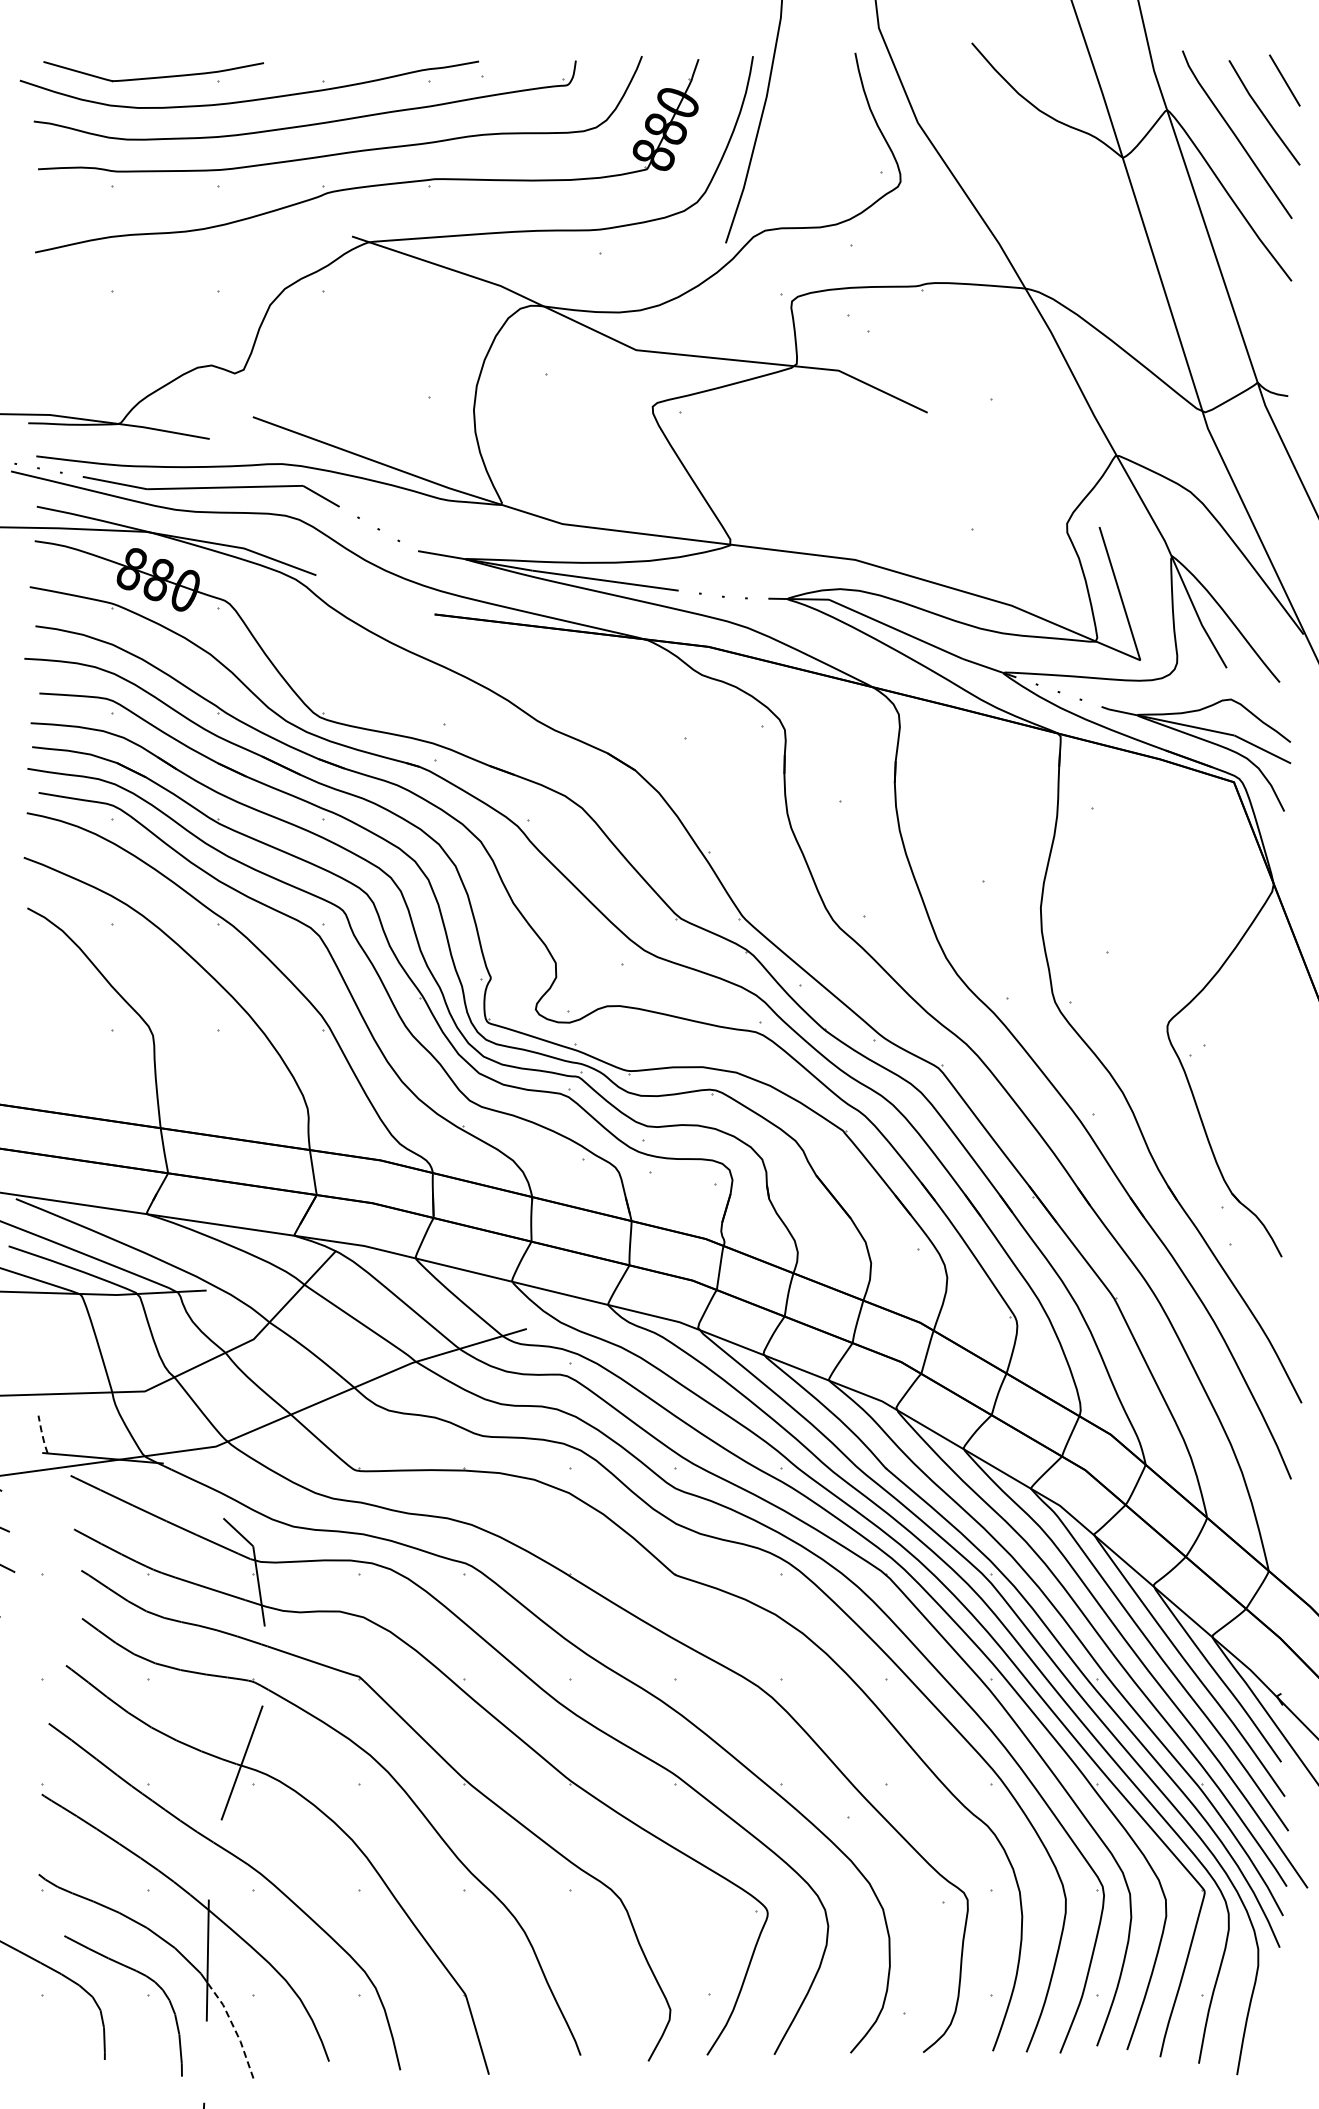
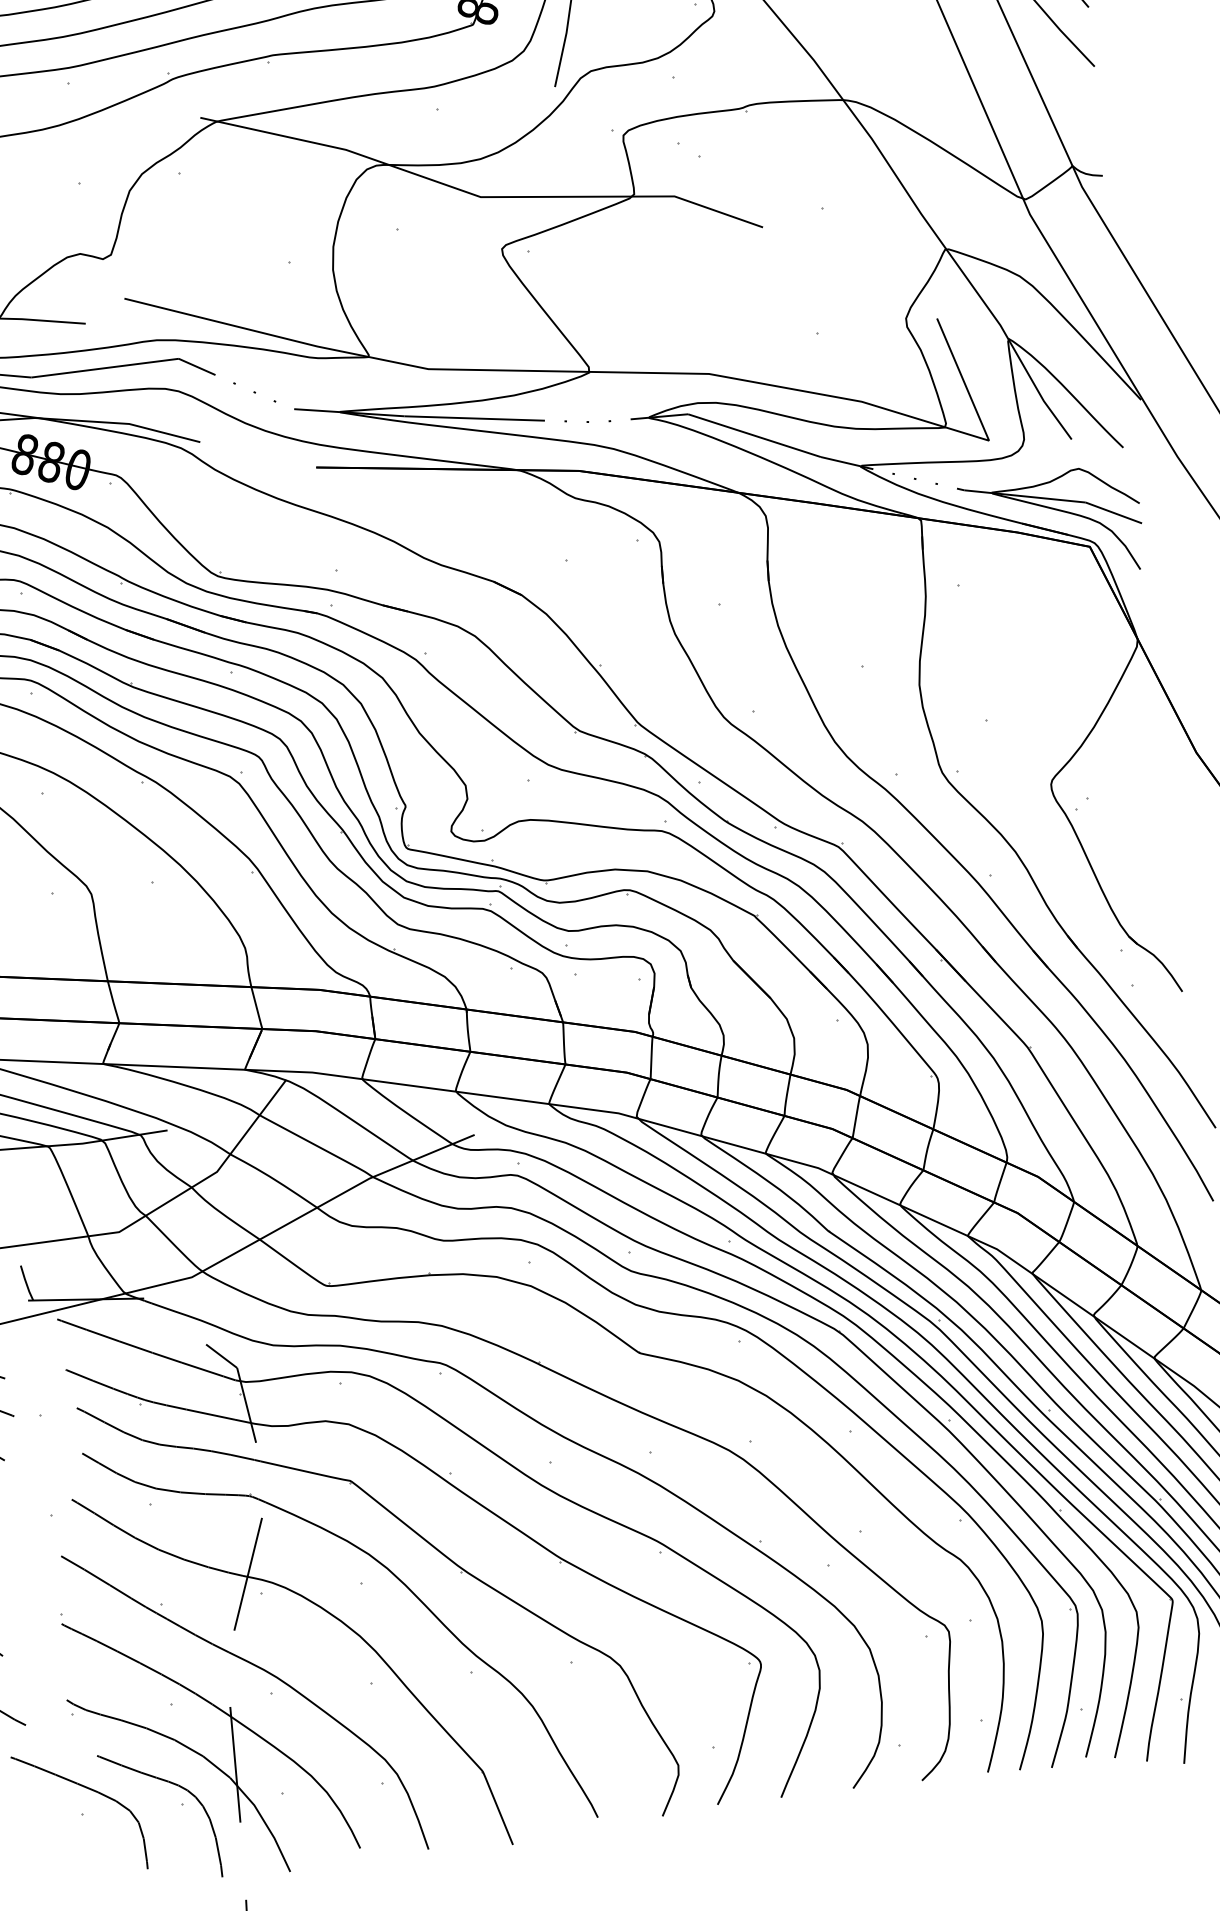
line: (42, 1434) -> (26, 1283), dashed -> solid
line: (234, 2028) -> (267, 1826), dashed -> solid

